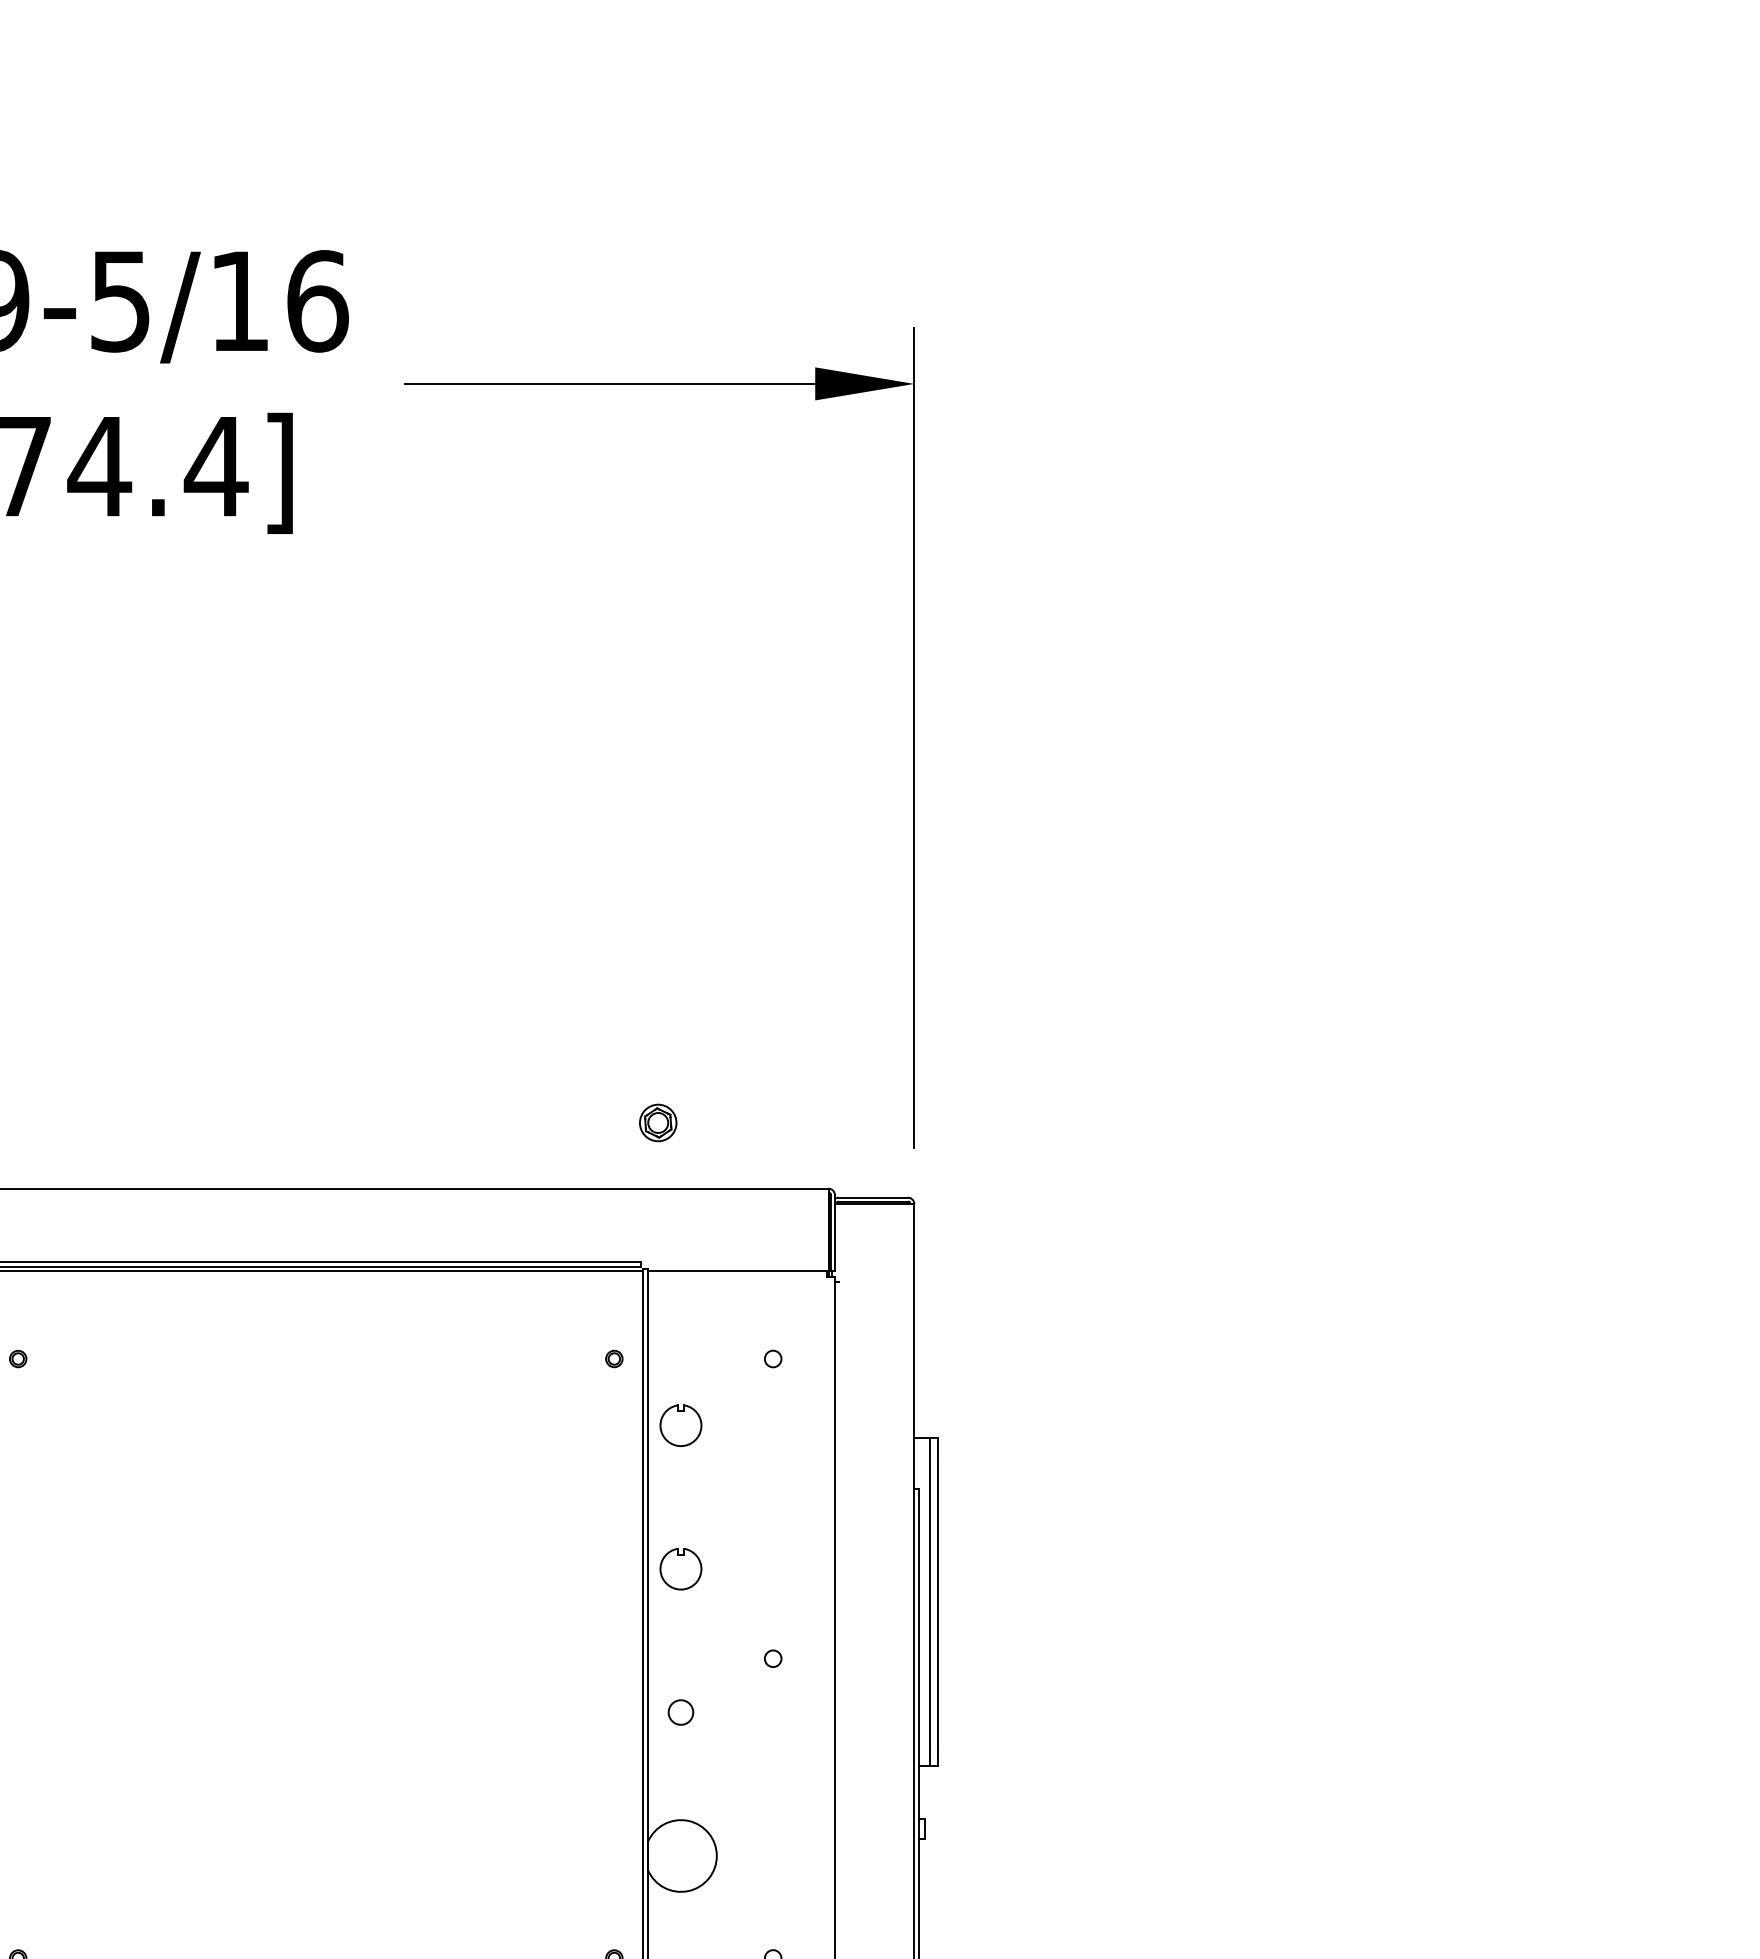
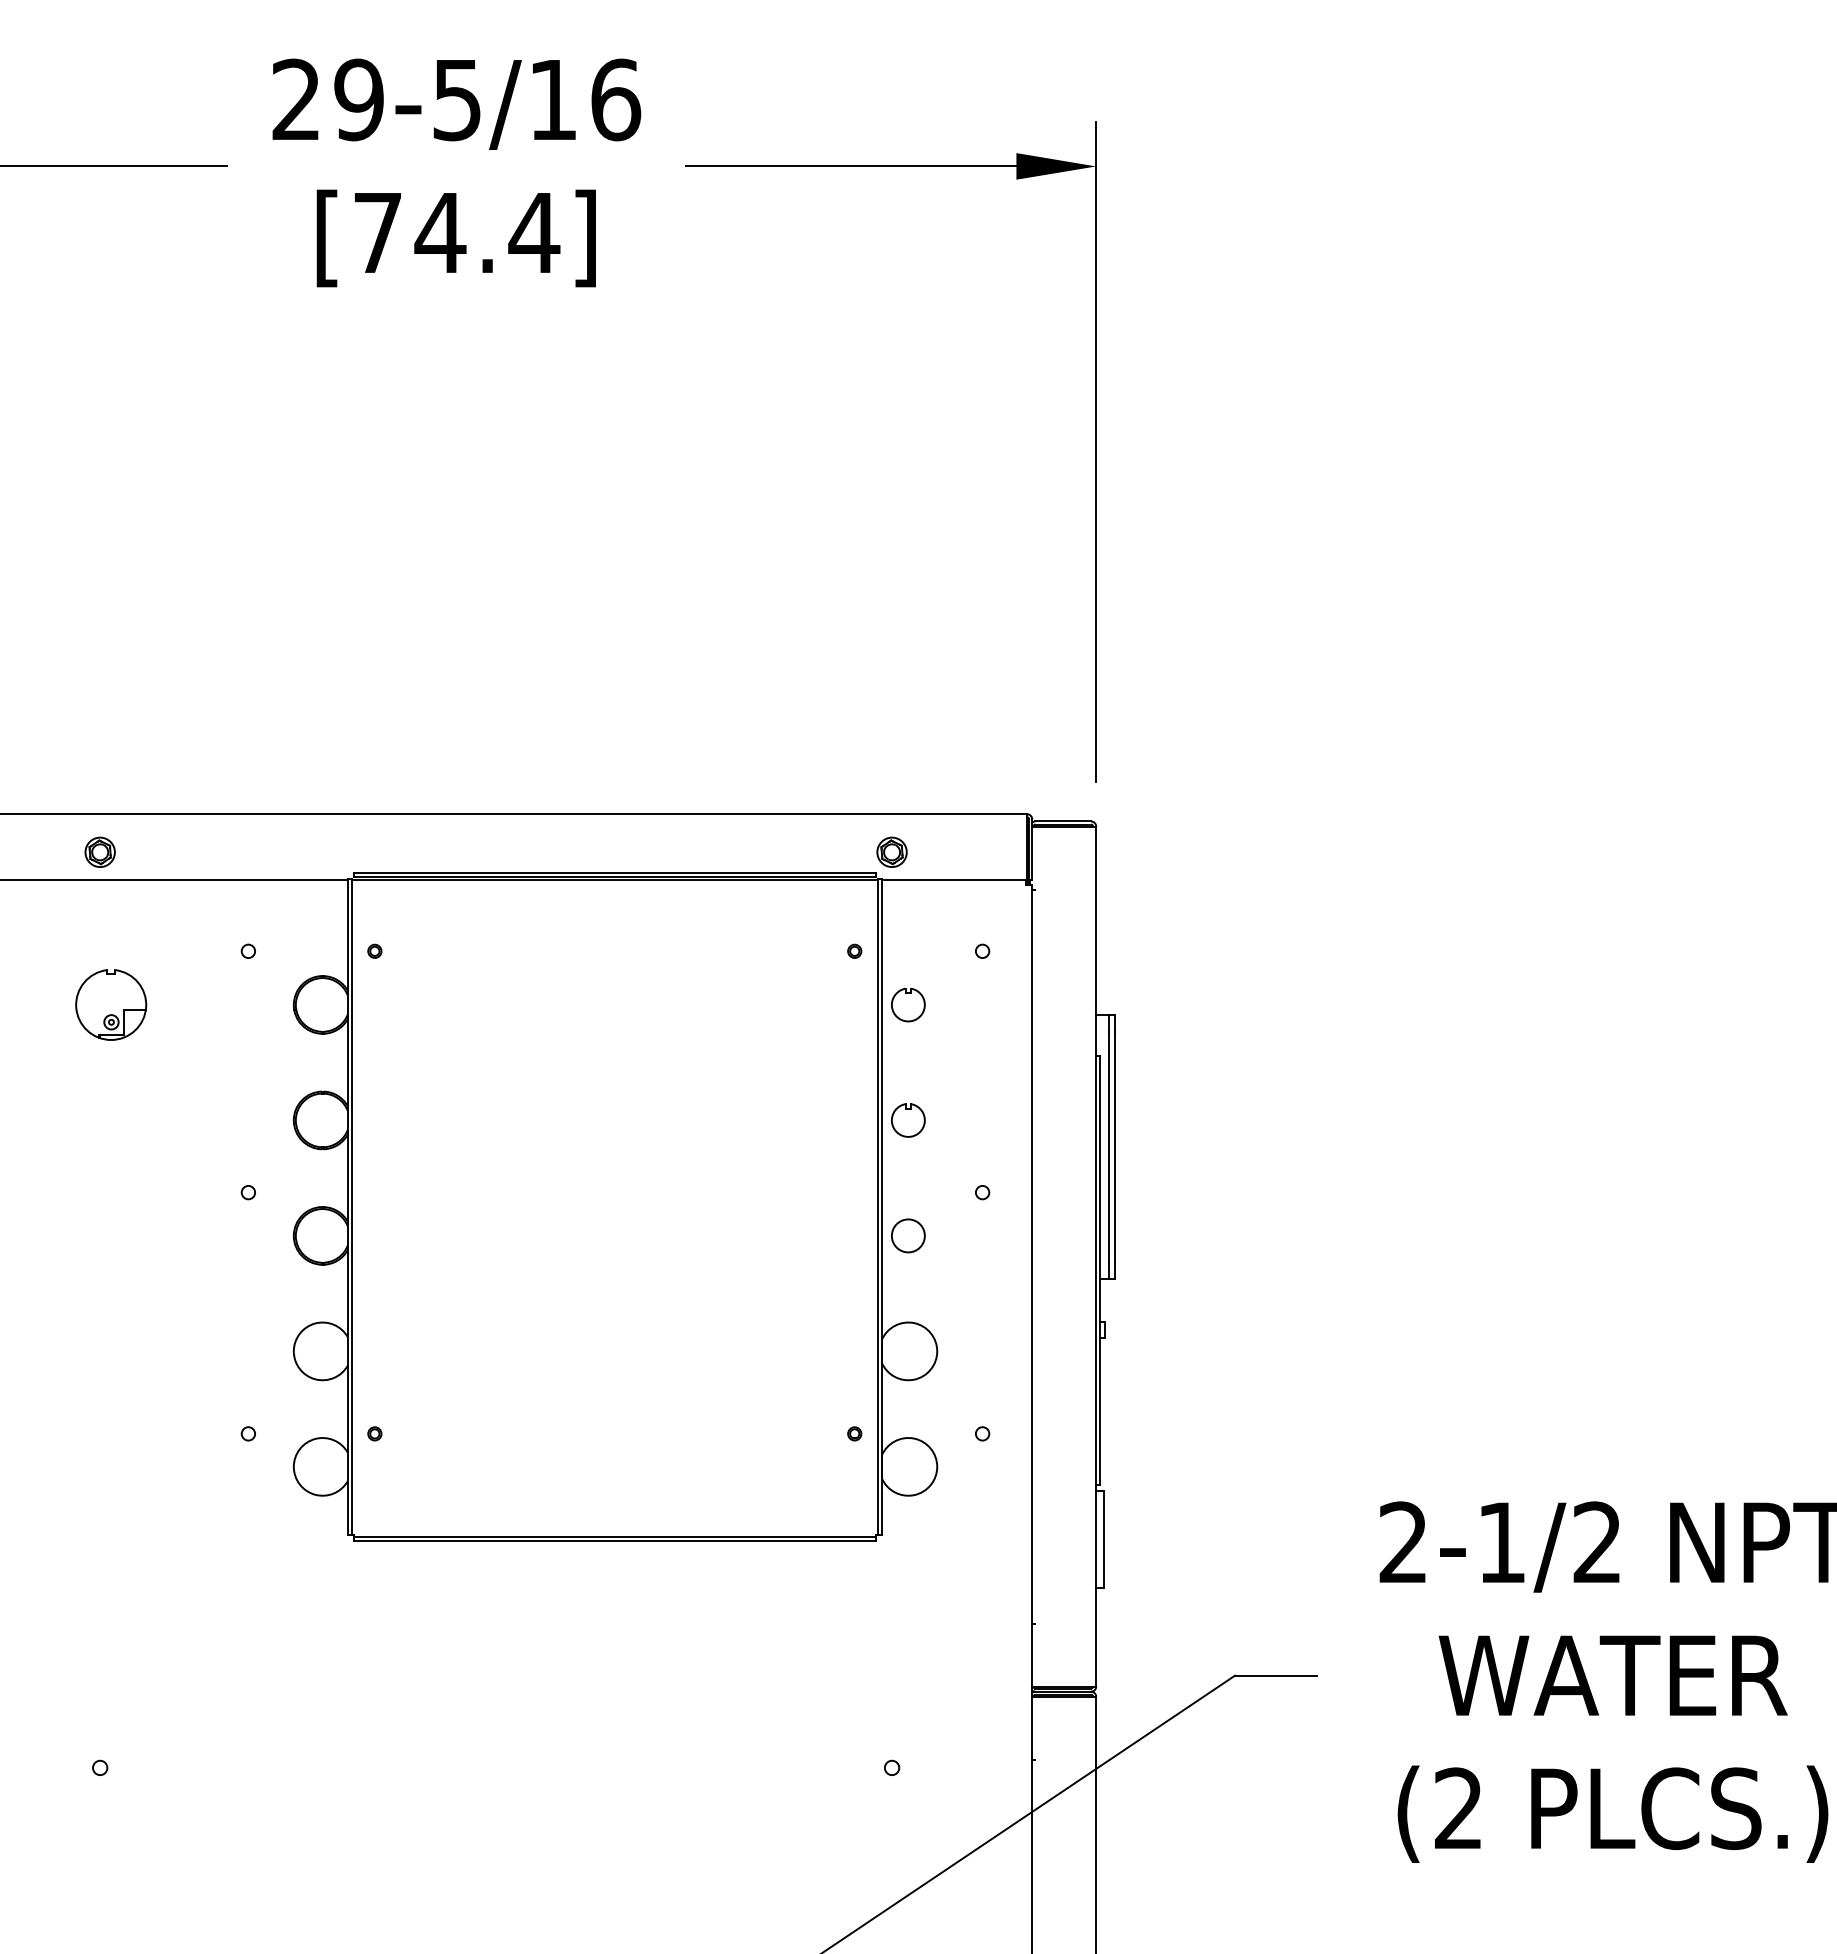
part: (657, 1121) -> (891, 851), moved
circle: (679, 1712) -> (907, 1235), size x1.67

